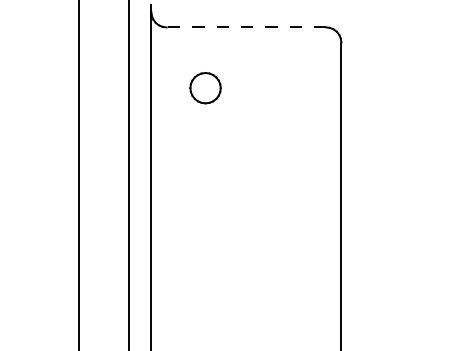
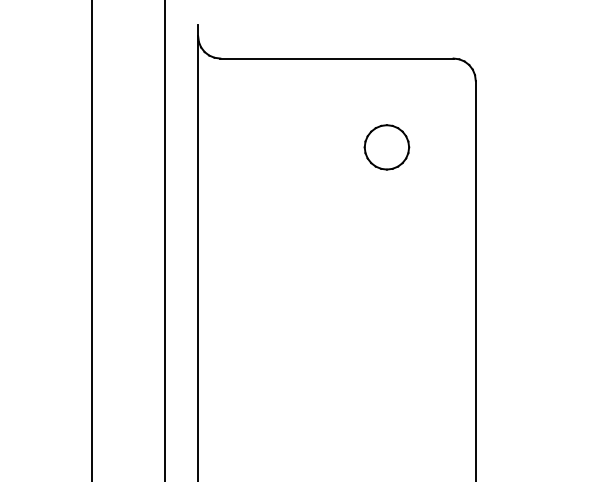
line: (246, 27) -> (337, 58), dashed -> solid
part: (205, 88) -> (386, 147), moved

